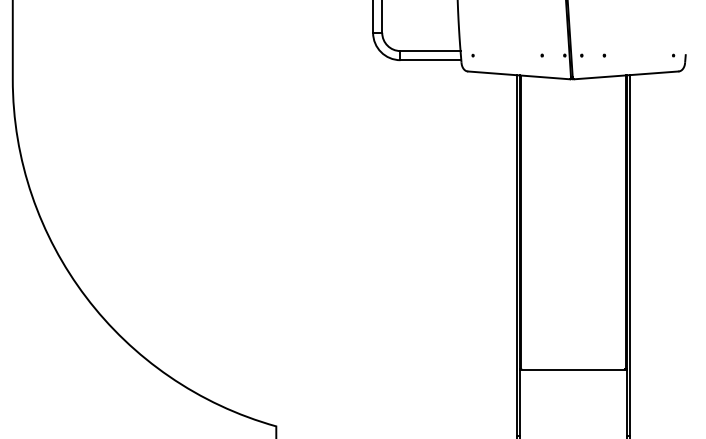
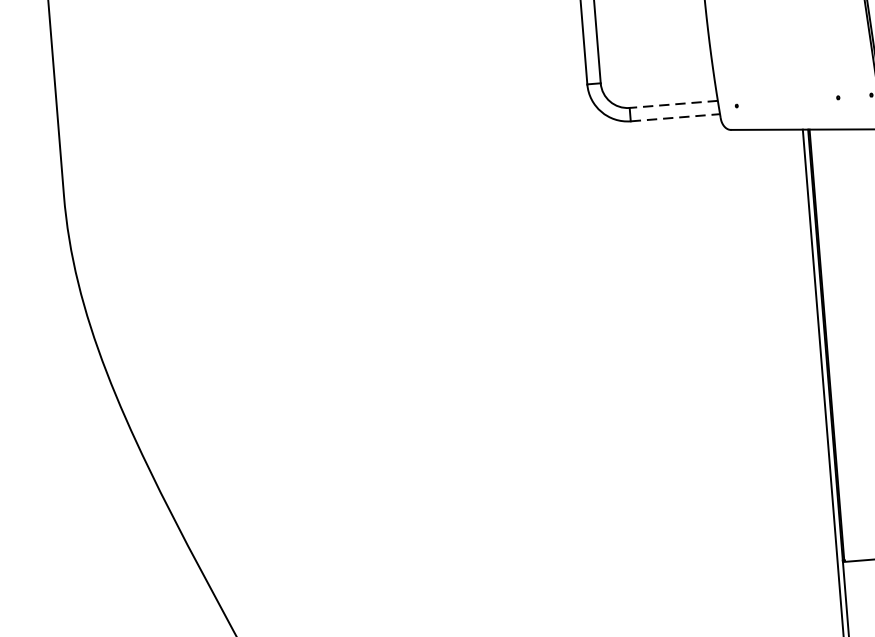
line: (430, 51) -> (673, 105), solid -> dashed
line: (431, 60) -> (676, 118), solid -> dashed

